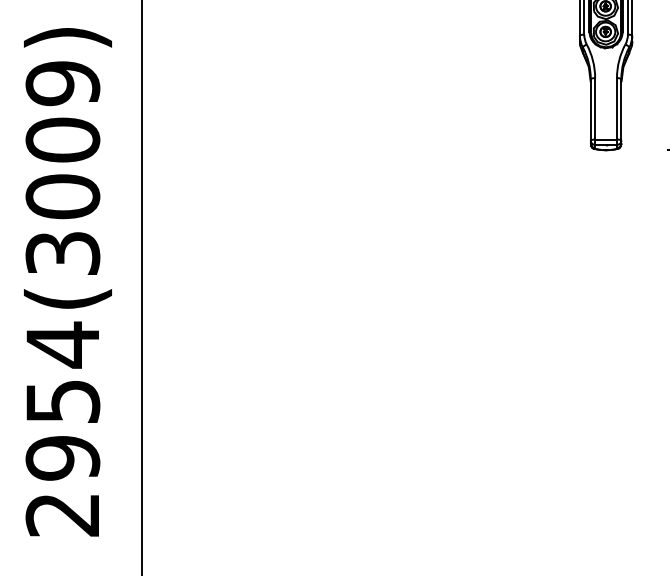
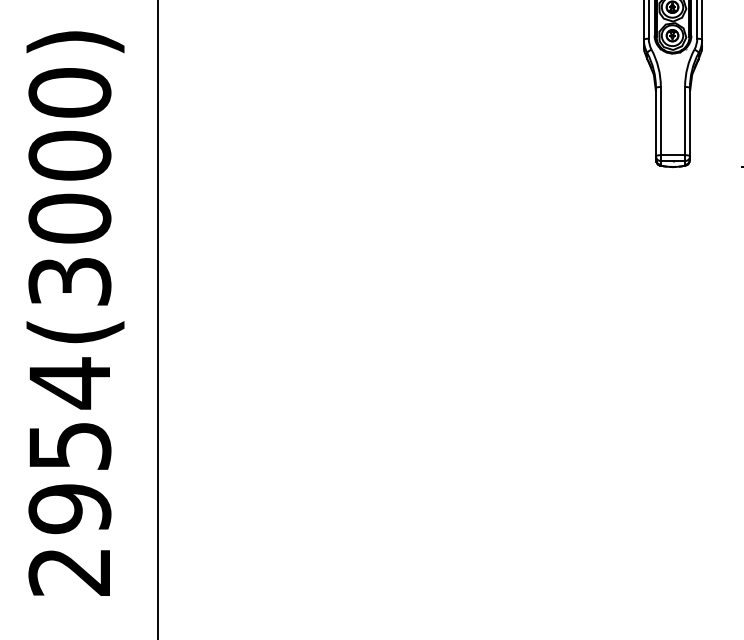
text: (62, 83) -> (69, 92), 2954(3009) -> 2954(3000)

